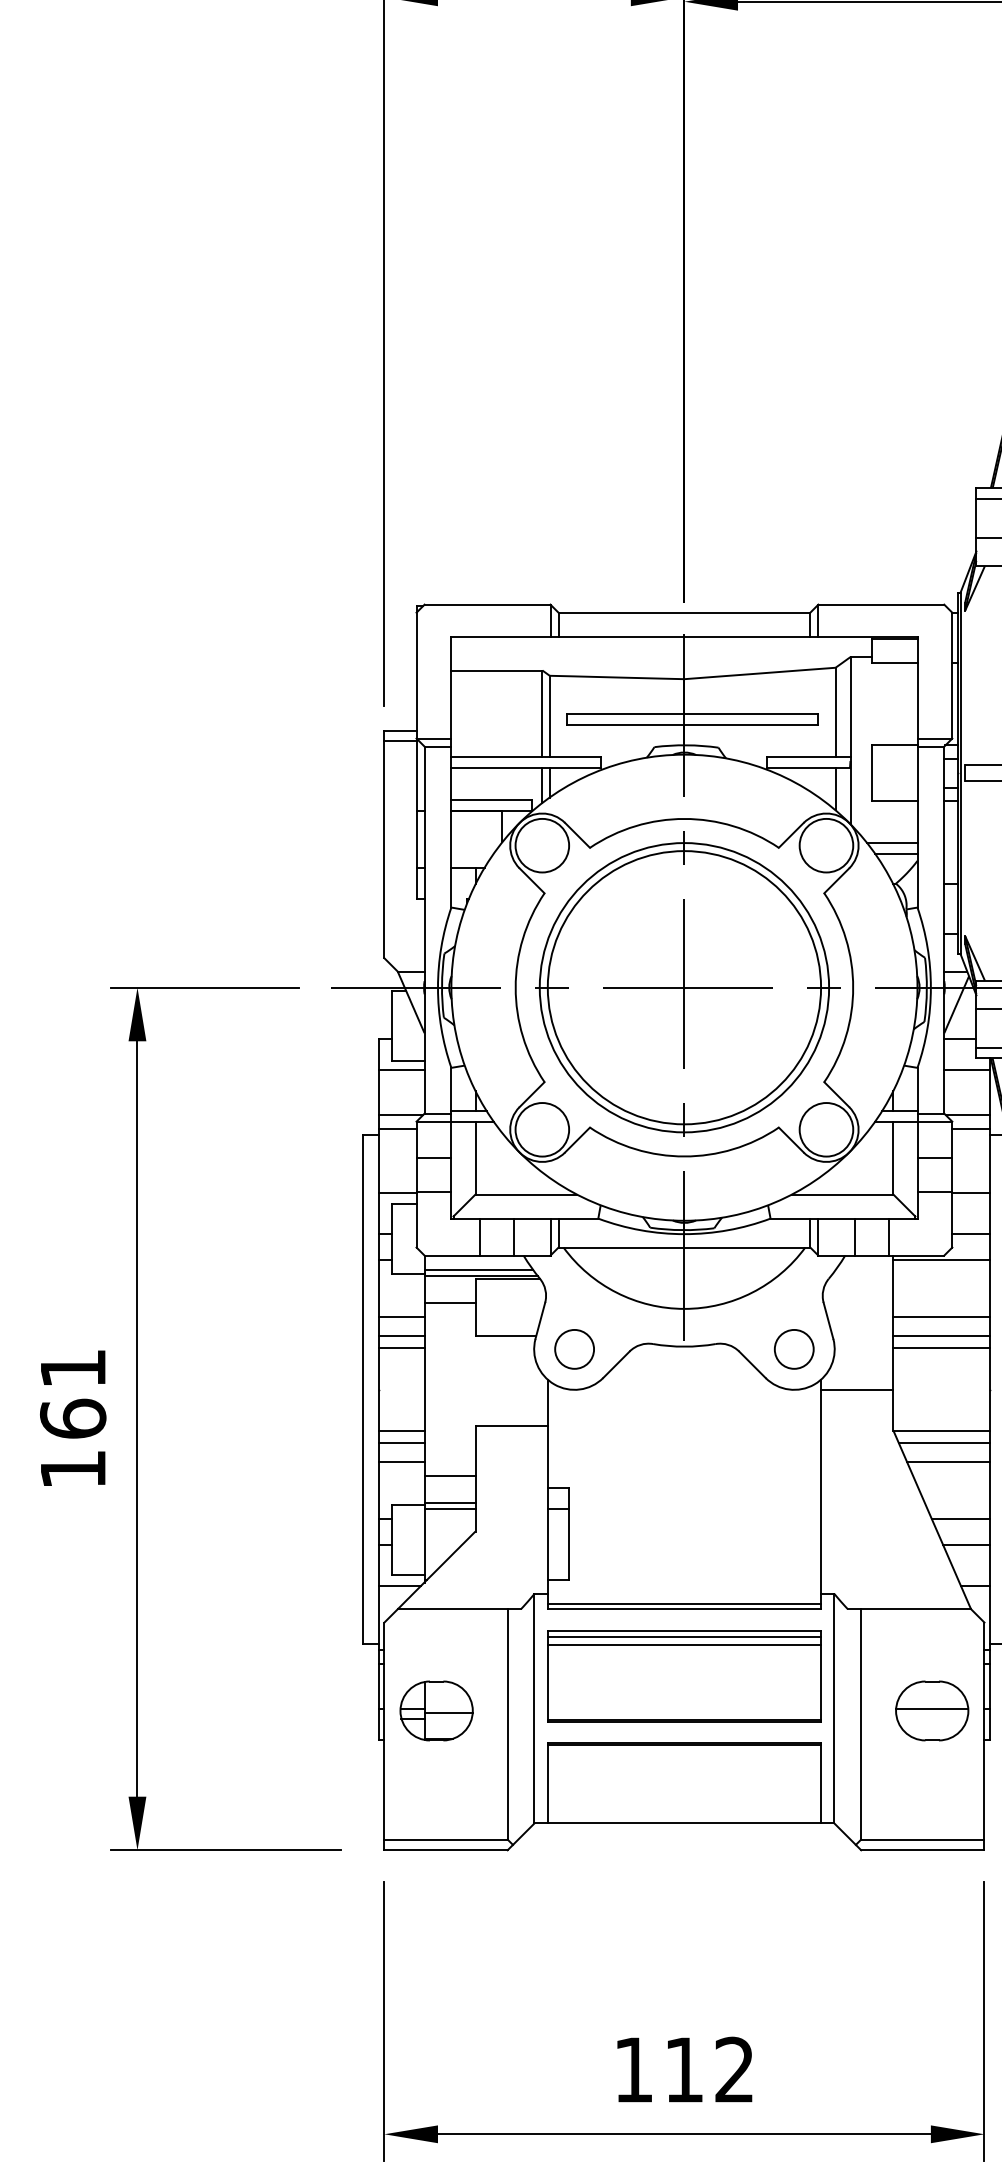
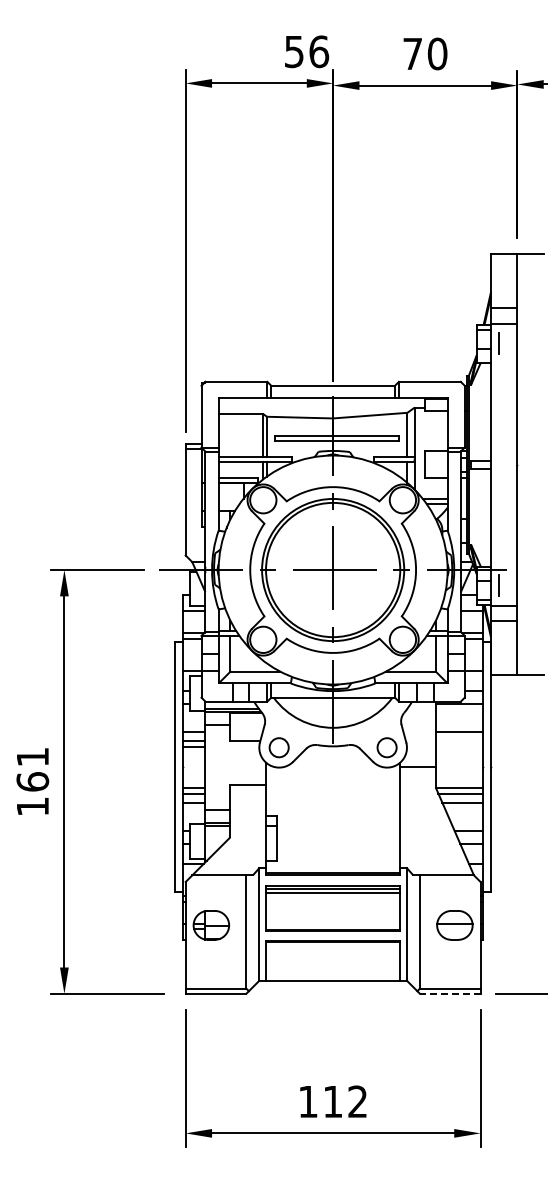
line: (941, 1336) -> (459, 741), removed
line: (941, 1348) -> (459, 747), removed
line: (921, 1849) -> (449, 993), solid -> dashed

